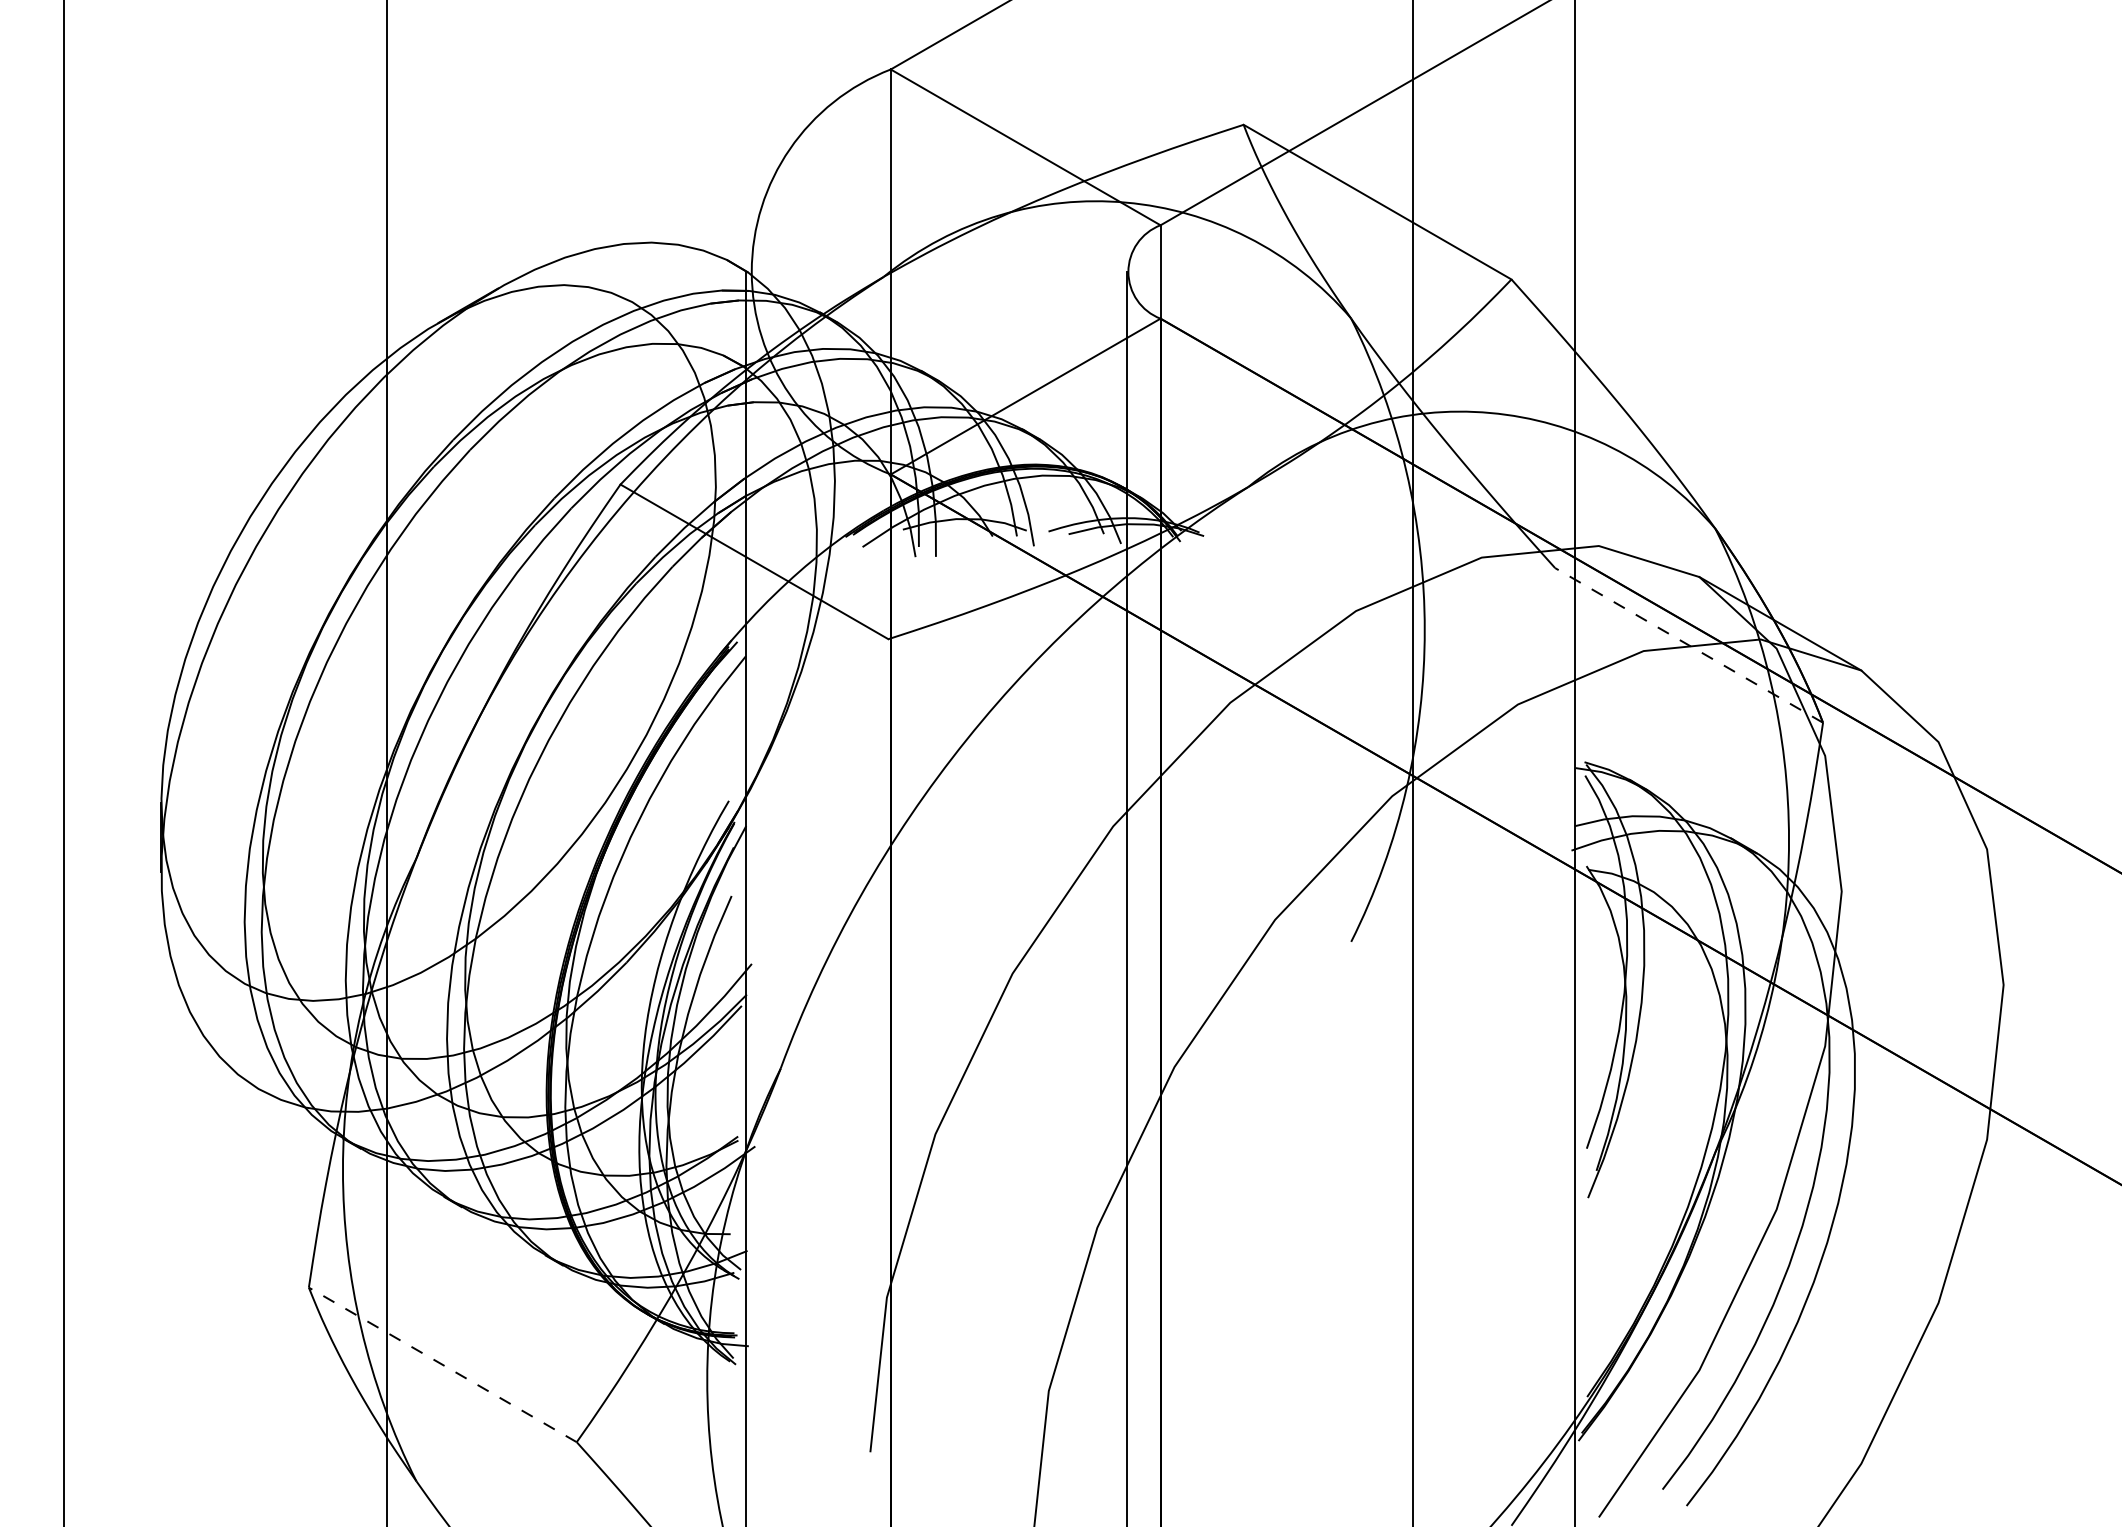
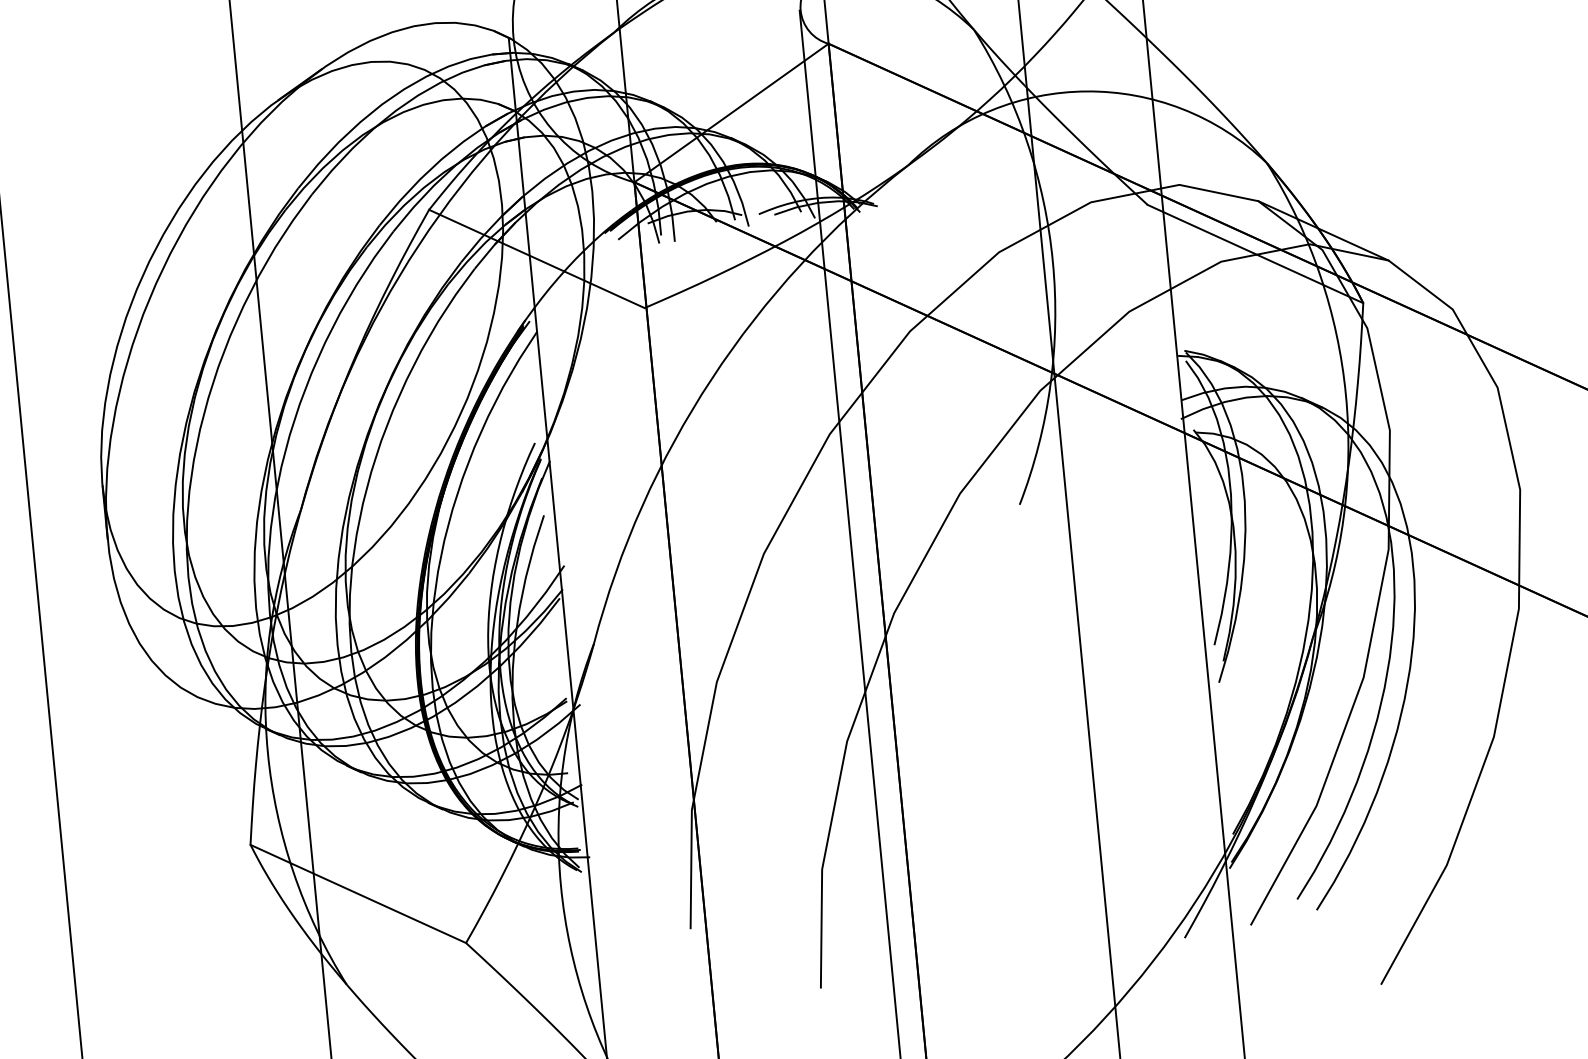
line: (1689, 645) -> (1255, 254), dashed -> solid
line: (442, 1364) -> (358, 893), dashed -> solid

